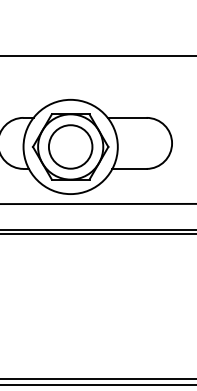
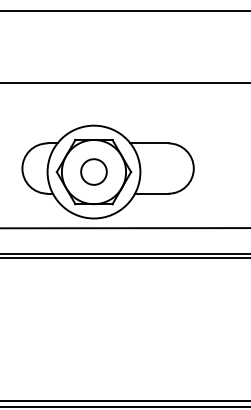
circle: (70, 146) -> (93, 171), size x0.6

